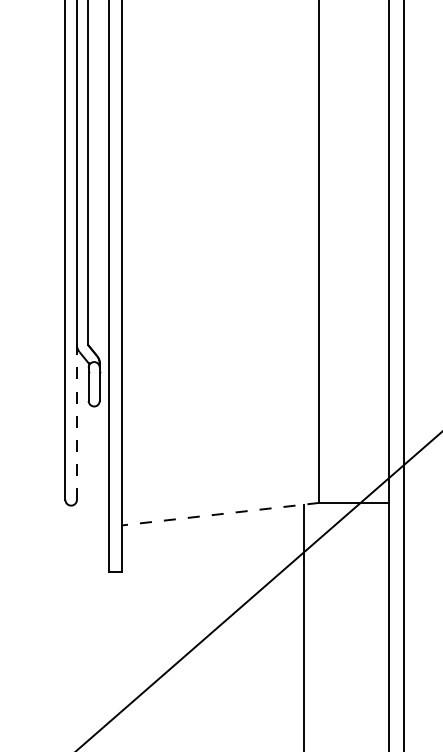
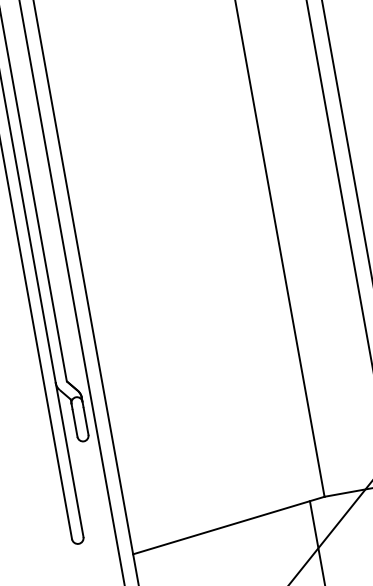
line: (76, 421) -> (69, 459), dashed -> solid
line: (220, 514) -> (228, 525), dashed -> solid

